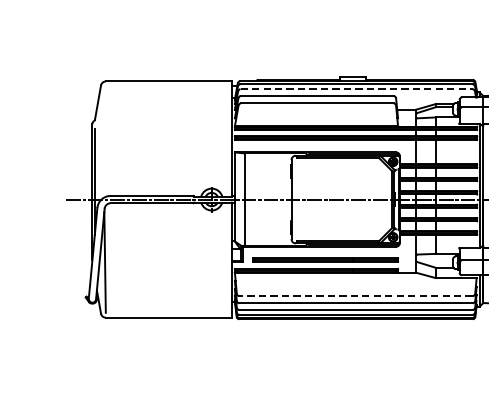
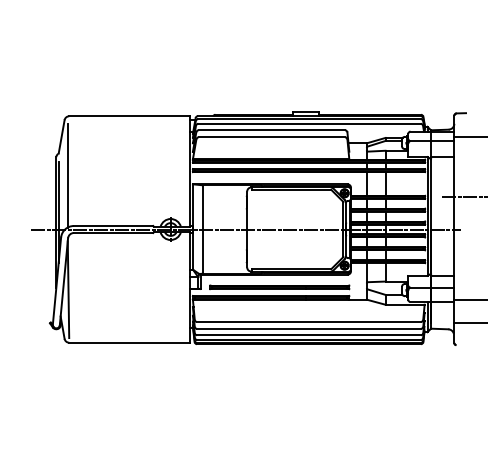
line: (357, 88) -> (310, 123), dashed -> solid
line: (104, 143) -> (67, 175), added
line: (356, 295) -> (309, 321), dashed -> solid

